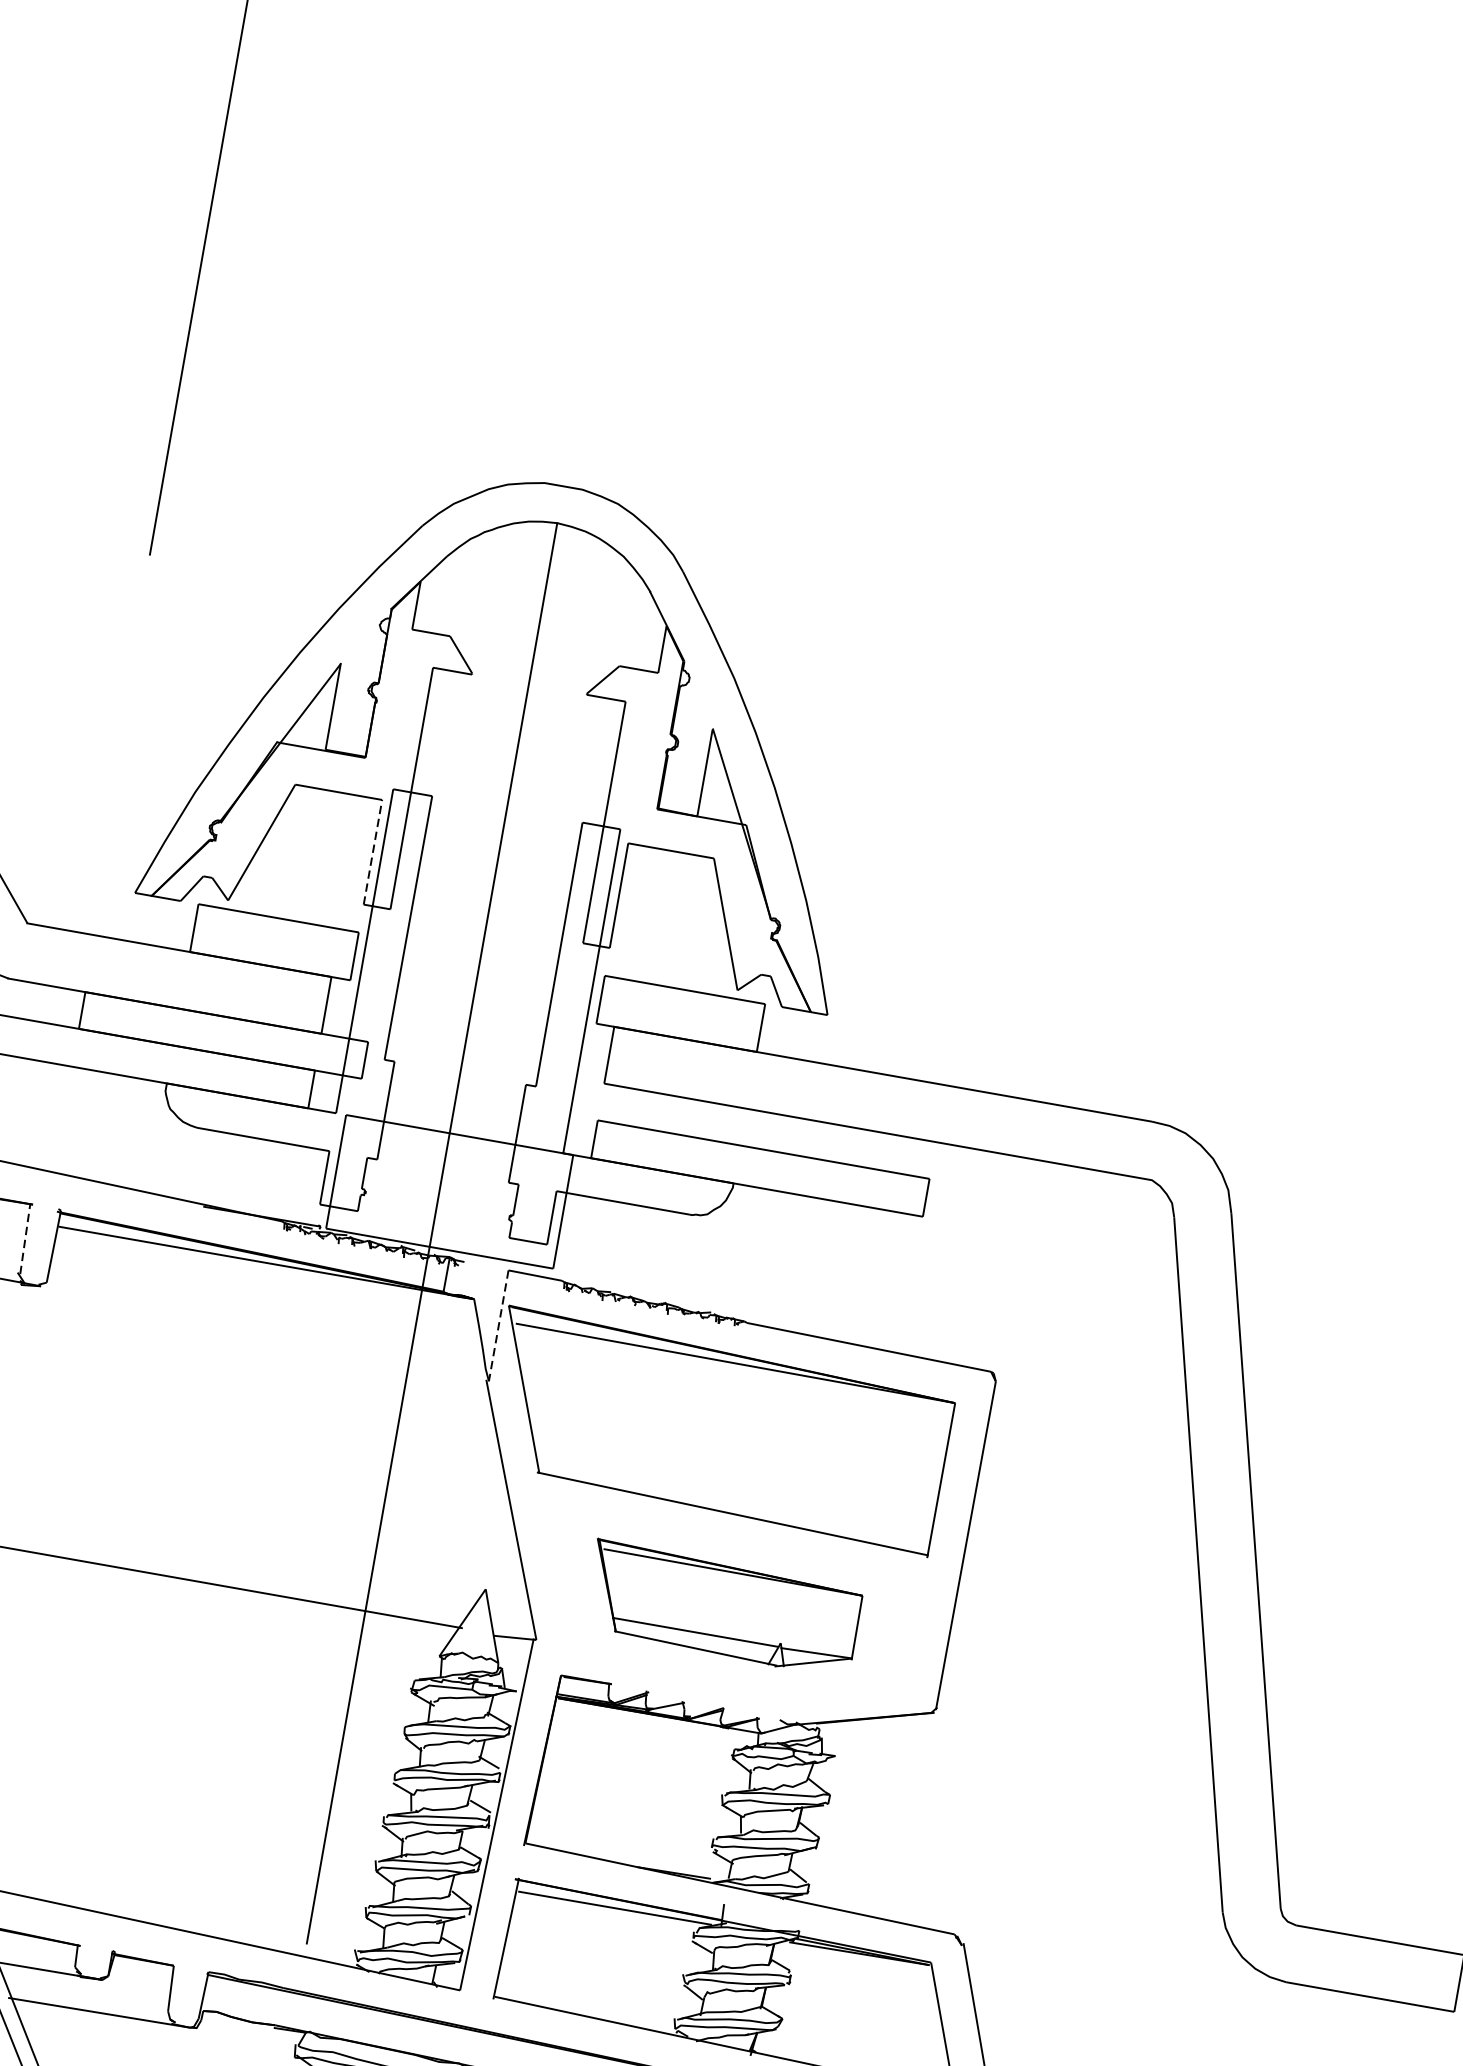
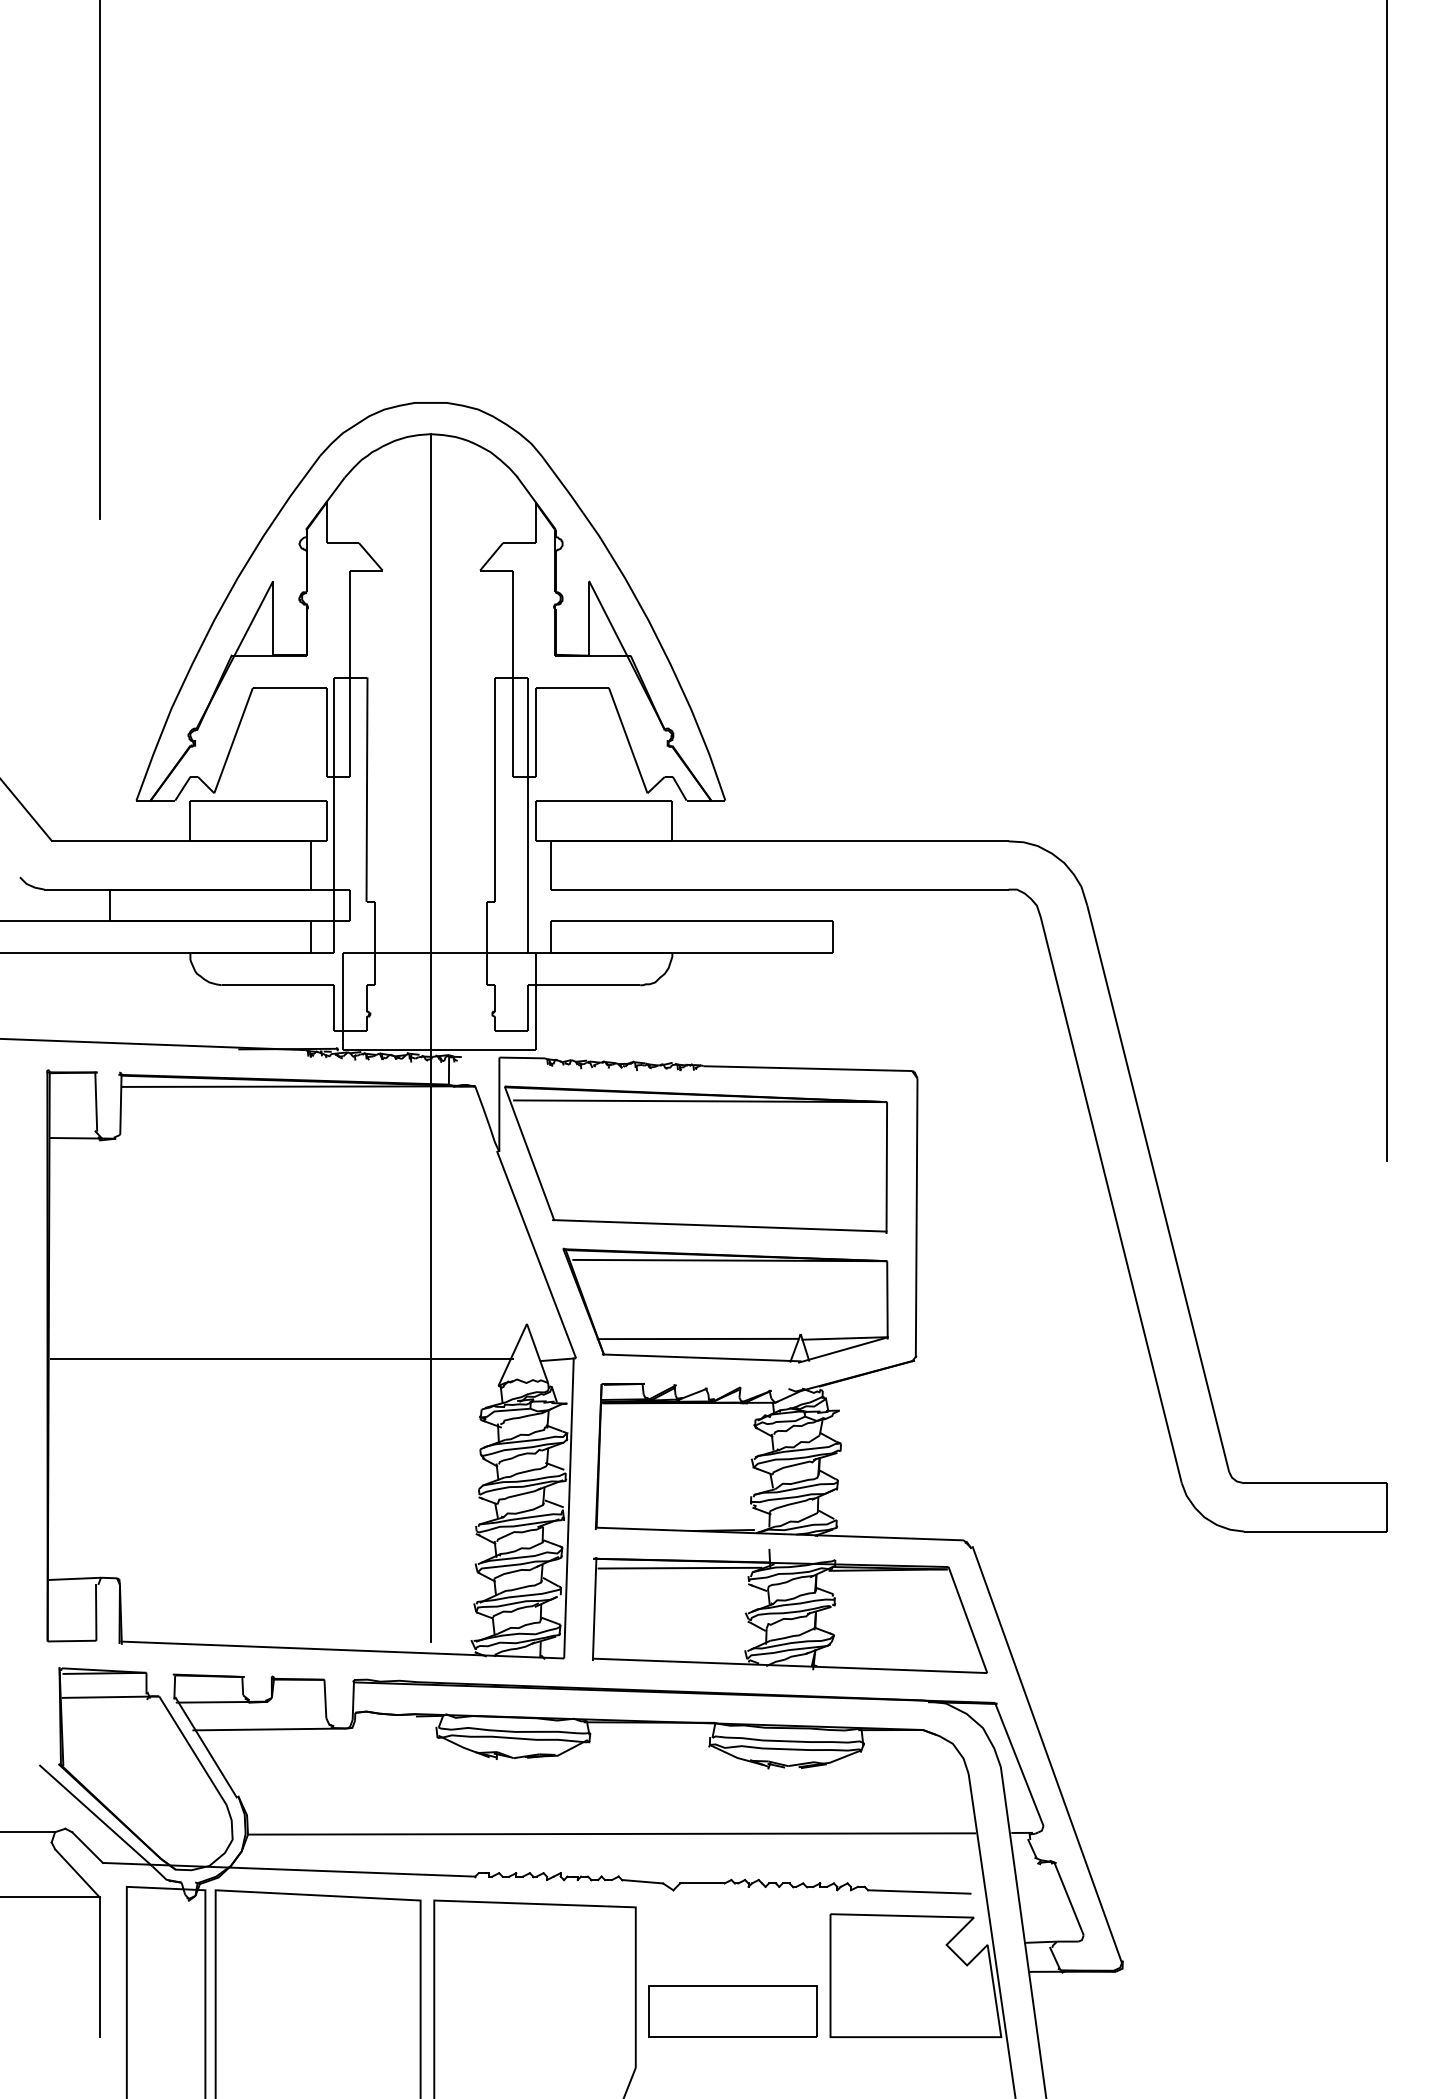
line: (372, 852) -> (326, 732), dashed -> solid
line: (25, 1238) -> (96, 1101), dashed -> solid
line: (498, 1326) -> (499, 1105), dashed -> solid
part: (723, 1608) -> (725, 1305), size x1.43

